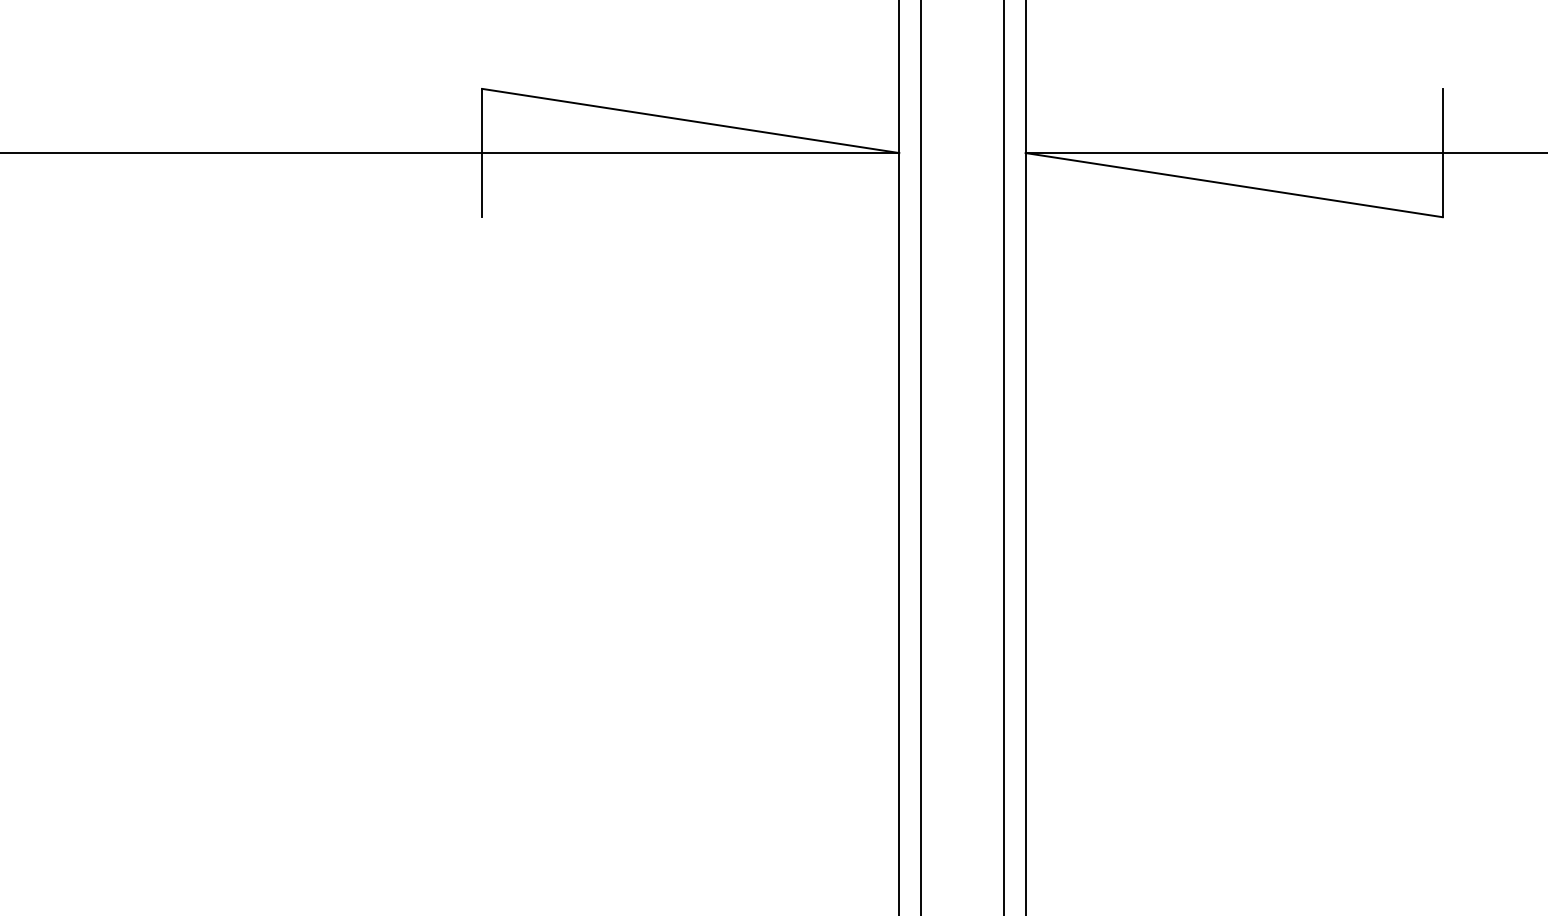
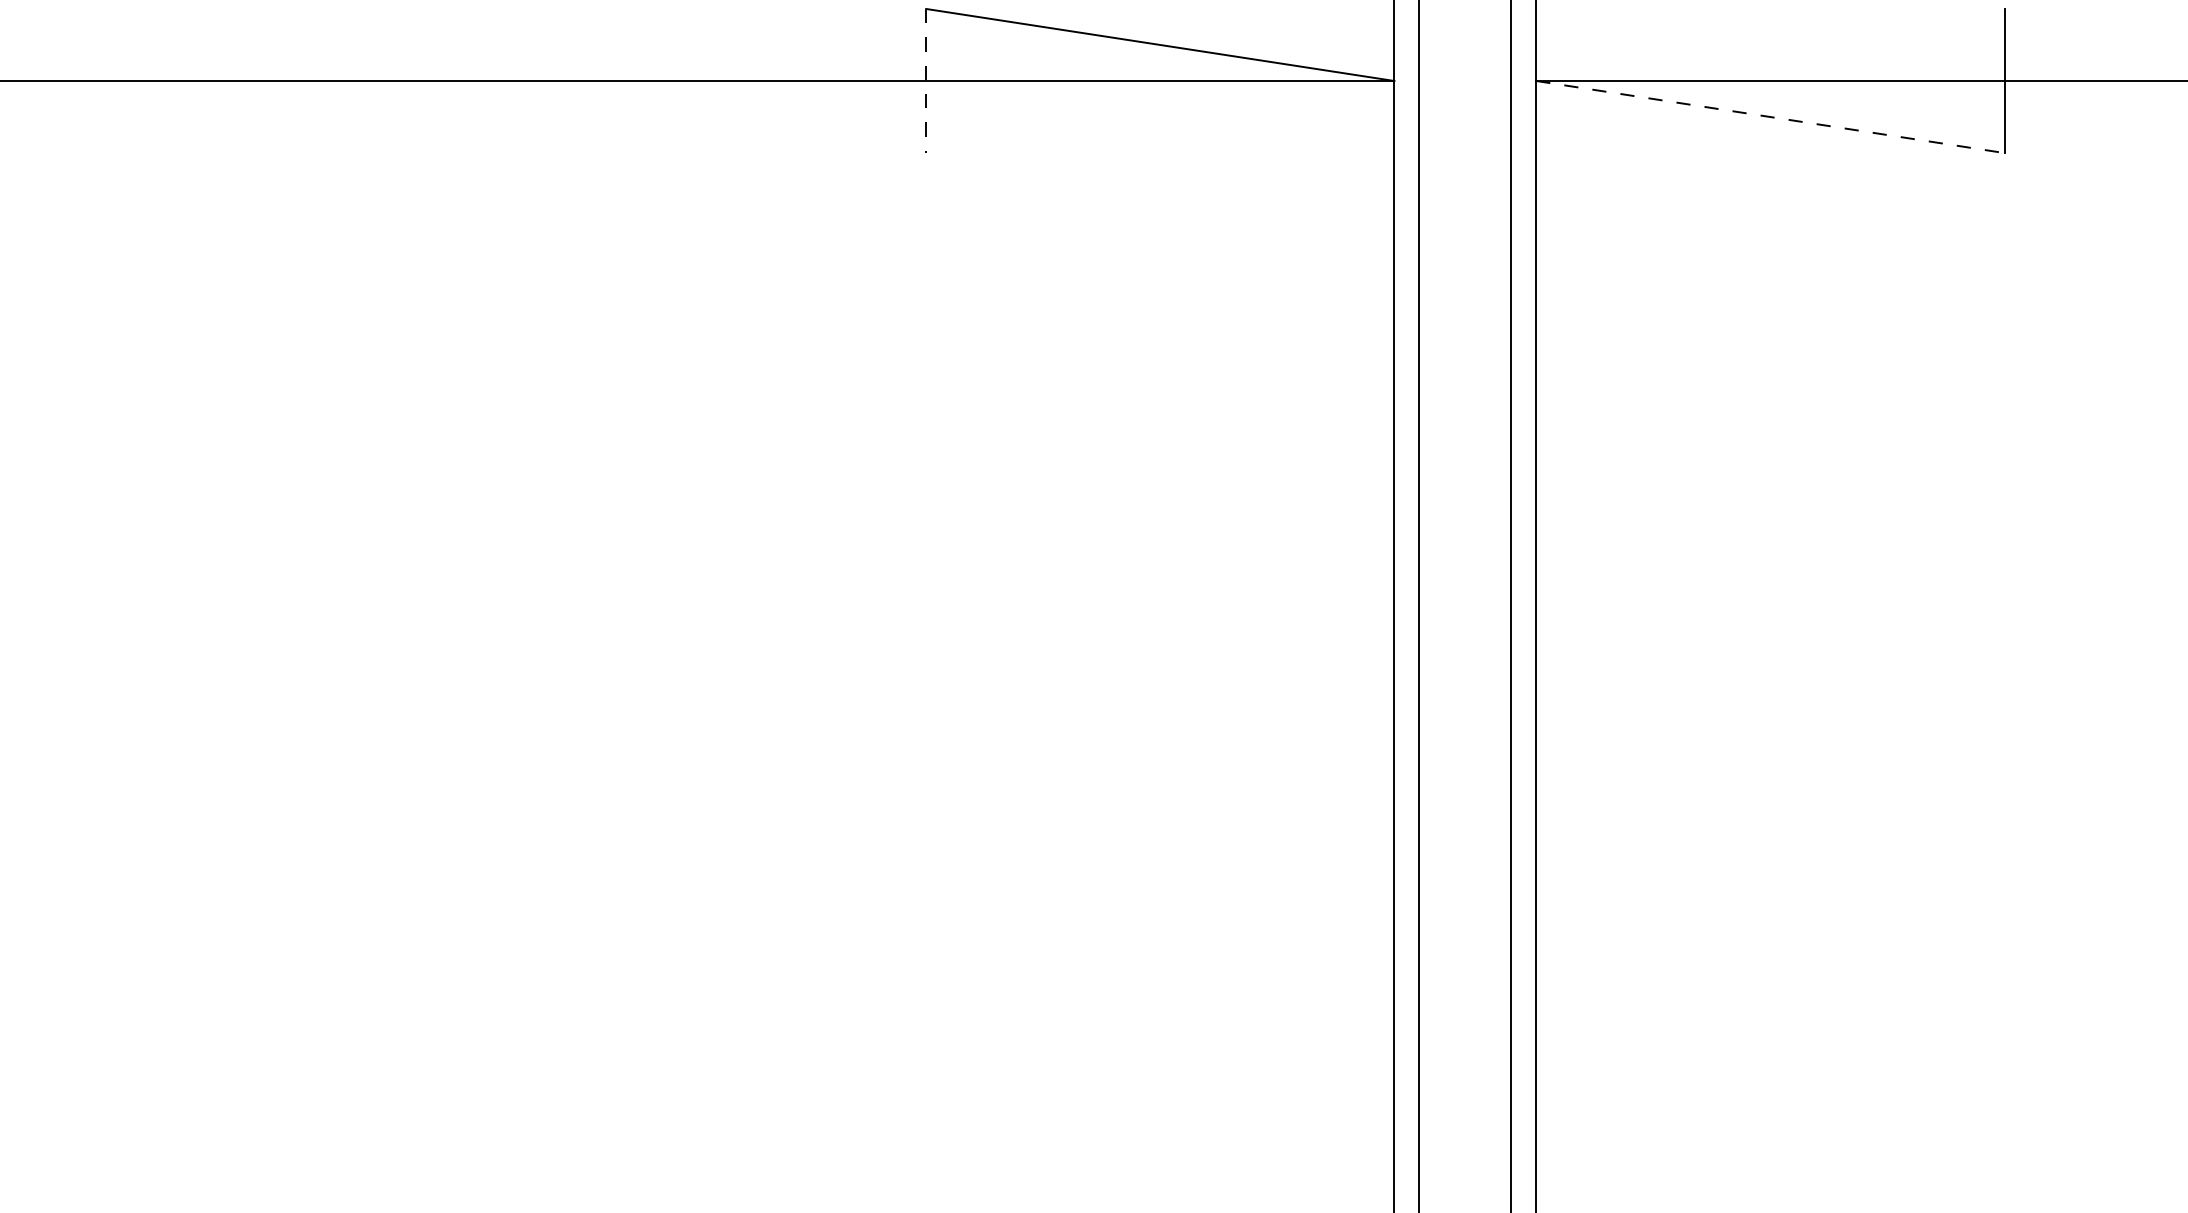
line: (482, 153) -> (926, 81), solid -> dashed
line: (1234, 185) -> (1770, 117), solid -> dashed

